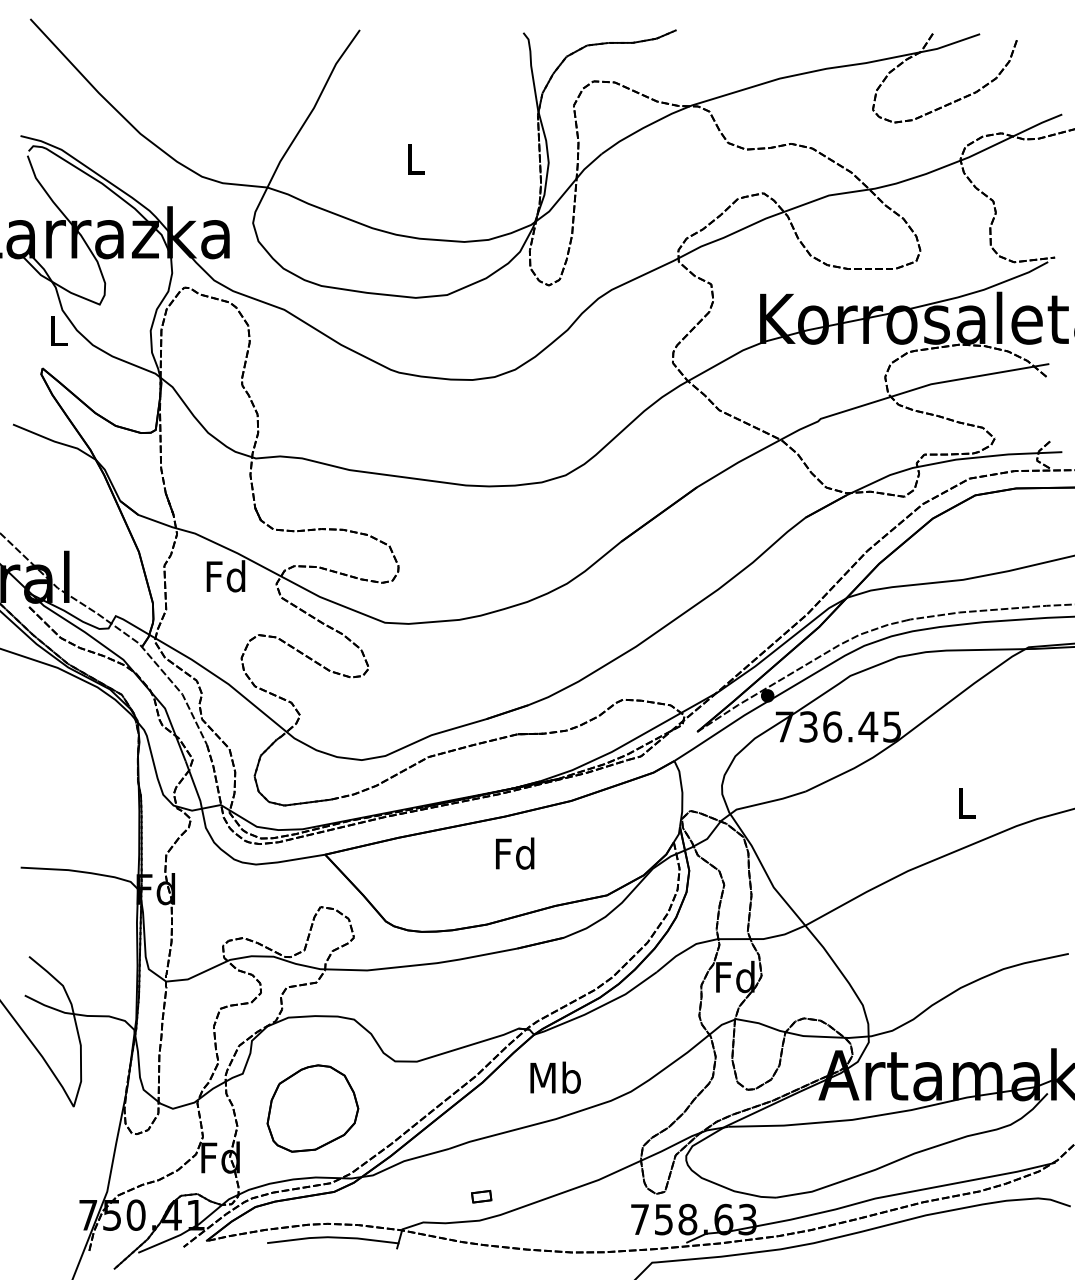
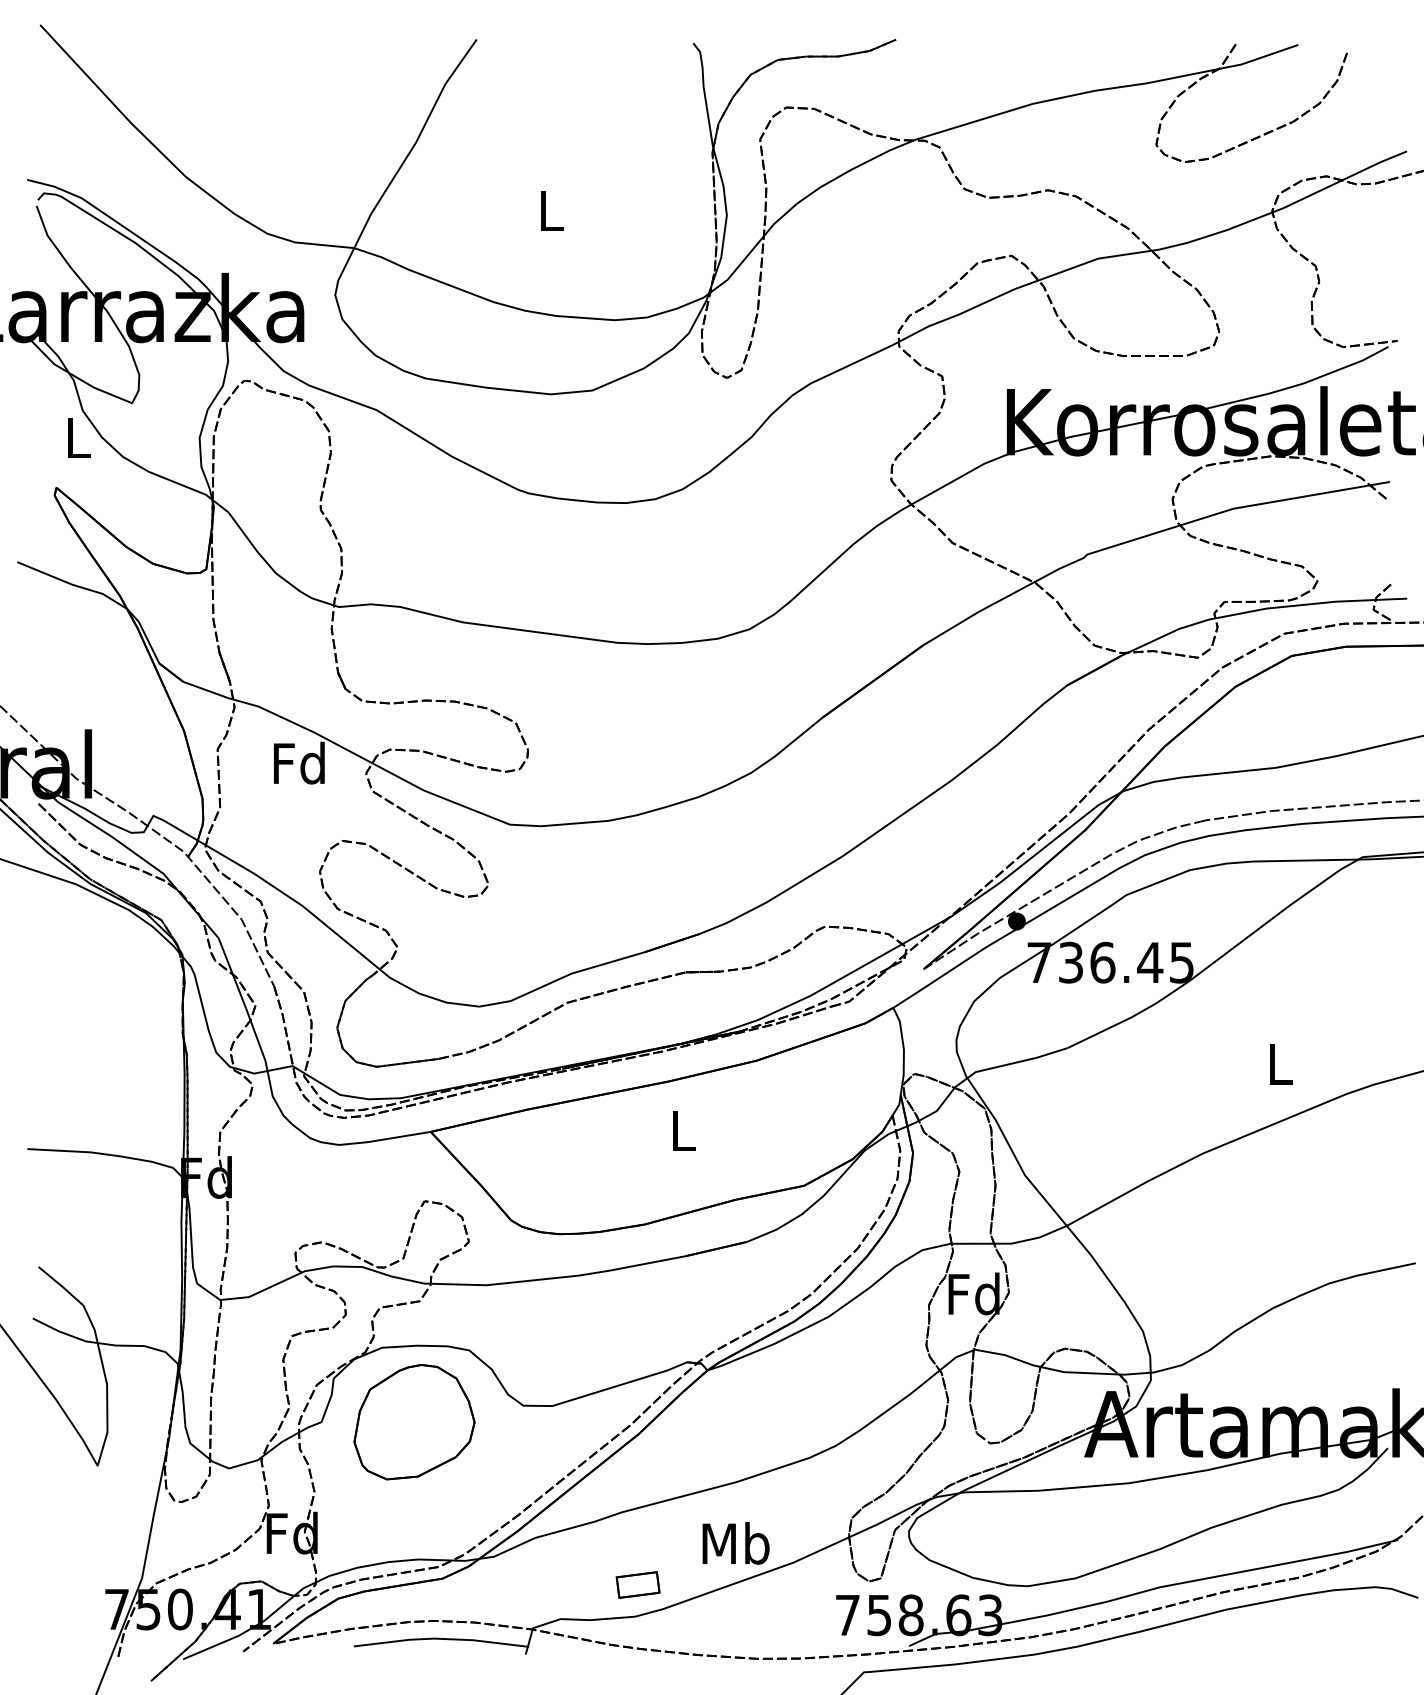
text: (515, 853) -> (682, 1130), Fd -> L
text: (555, 1077) -> (735, 1543), moved
part: (312, 1108) -> (414, 1422), moved
part: (481, 1196) -> (637, 1584), size x1.67

